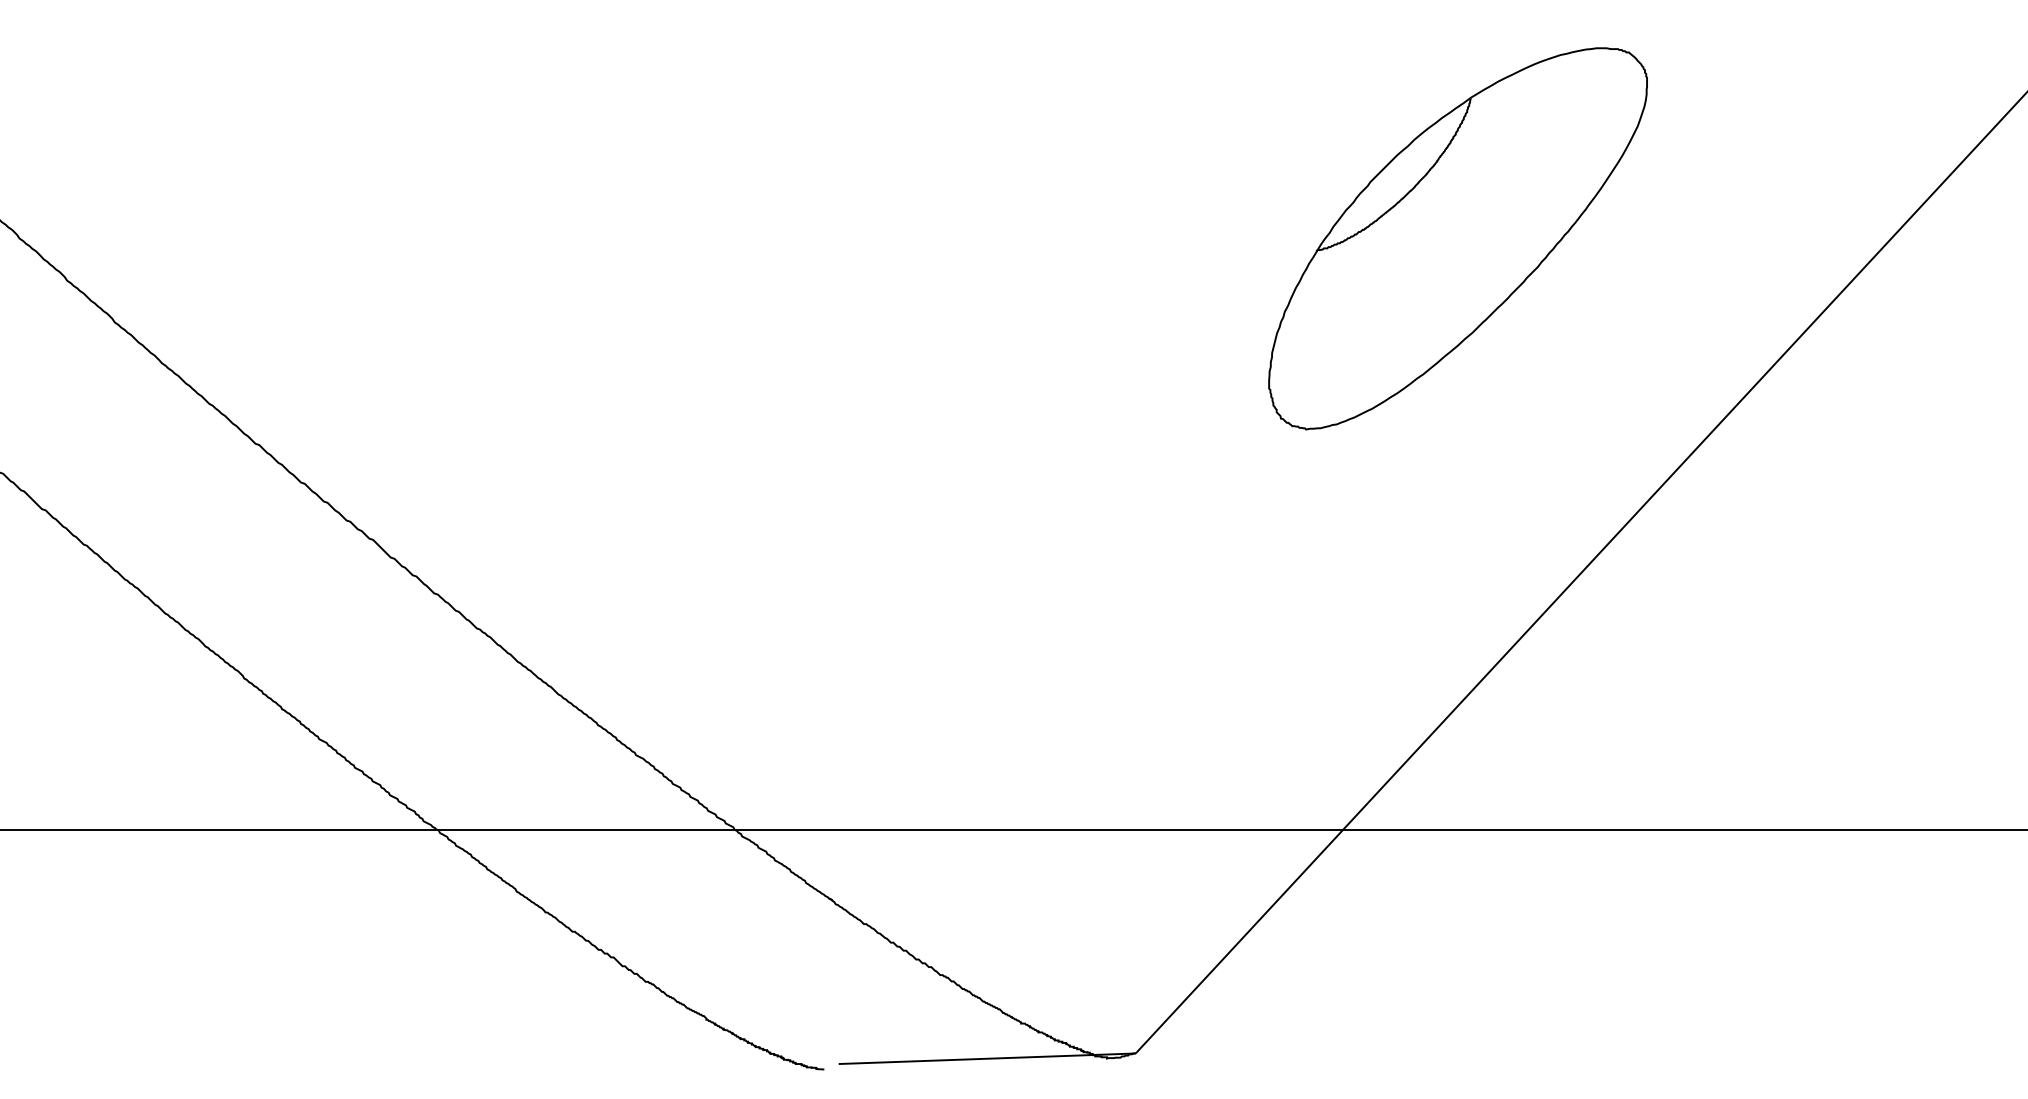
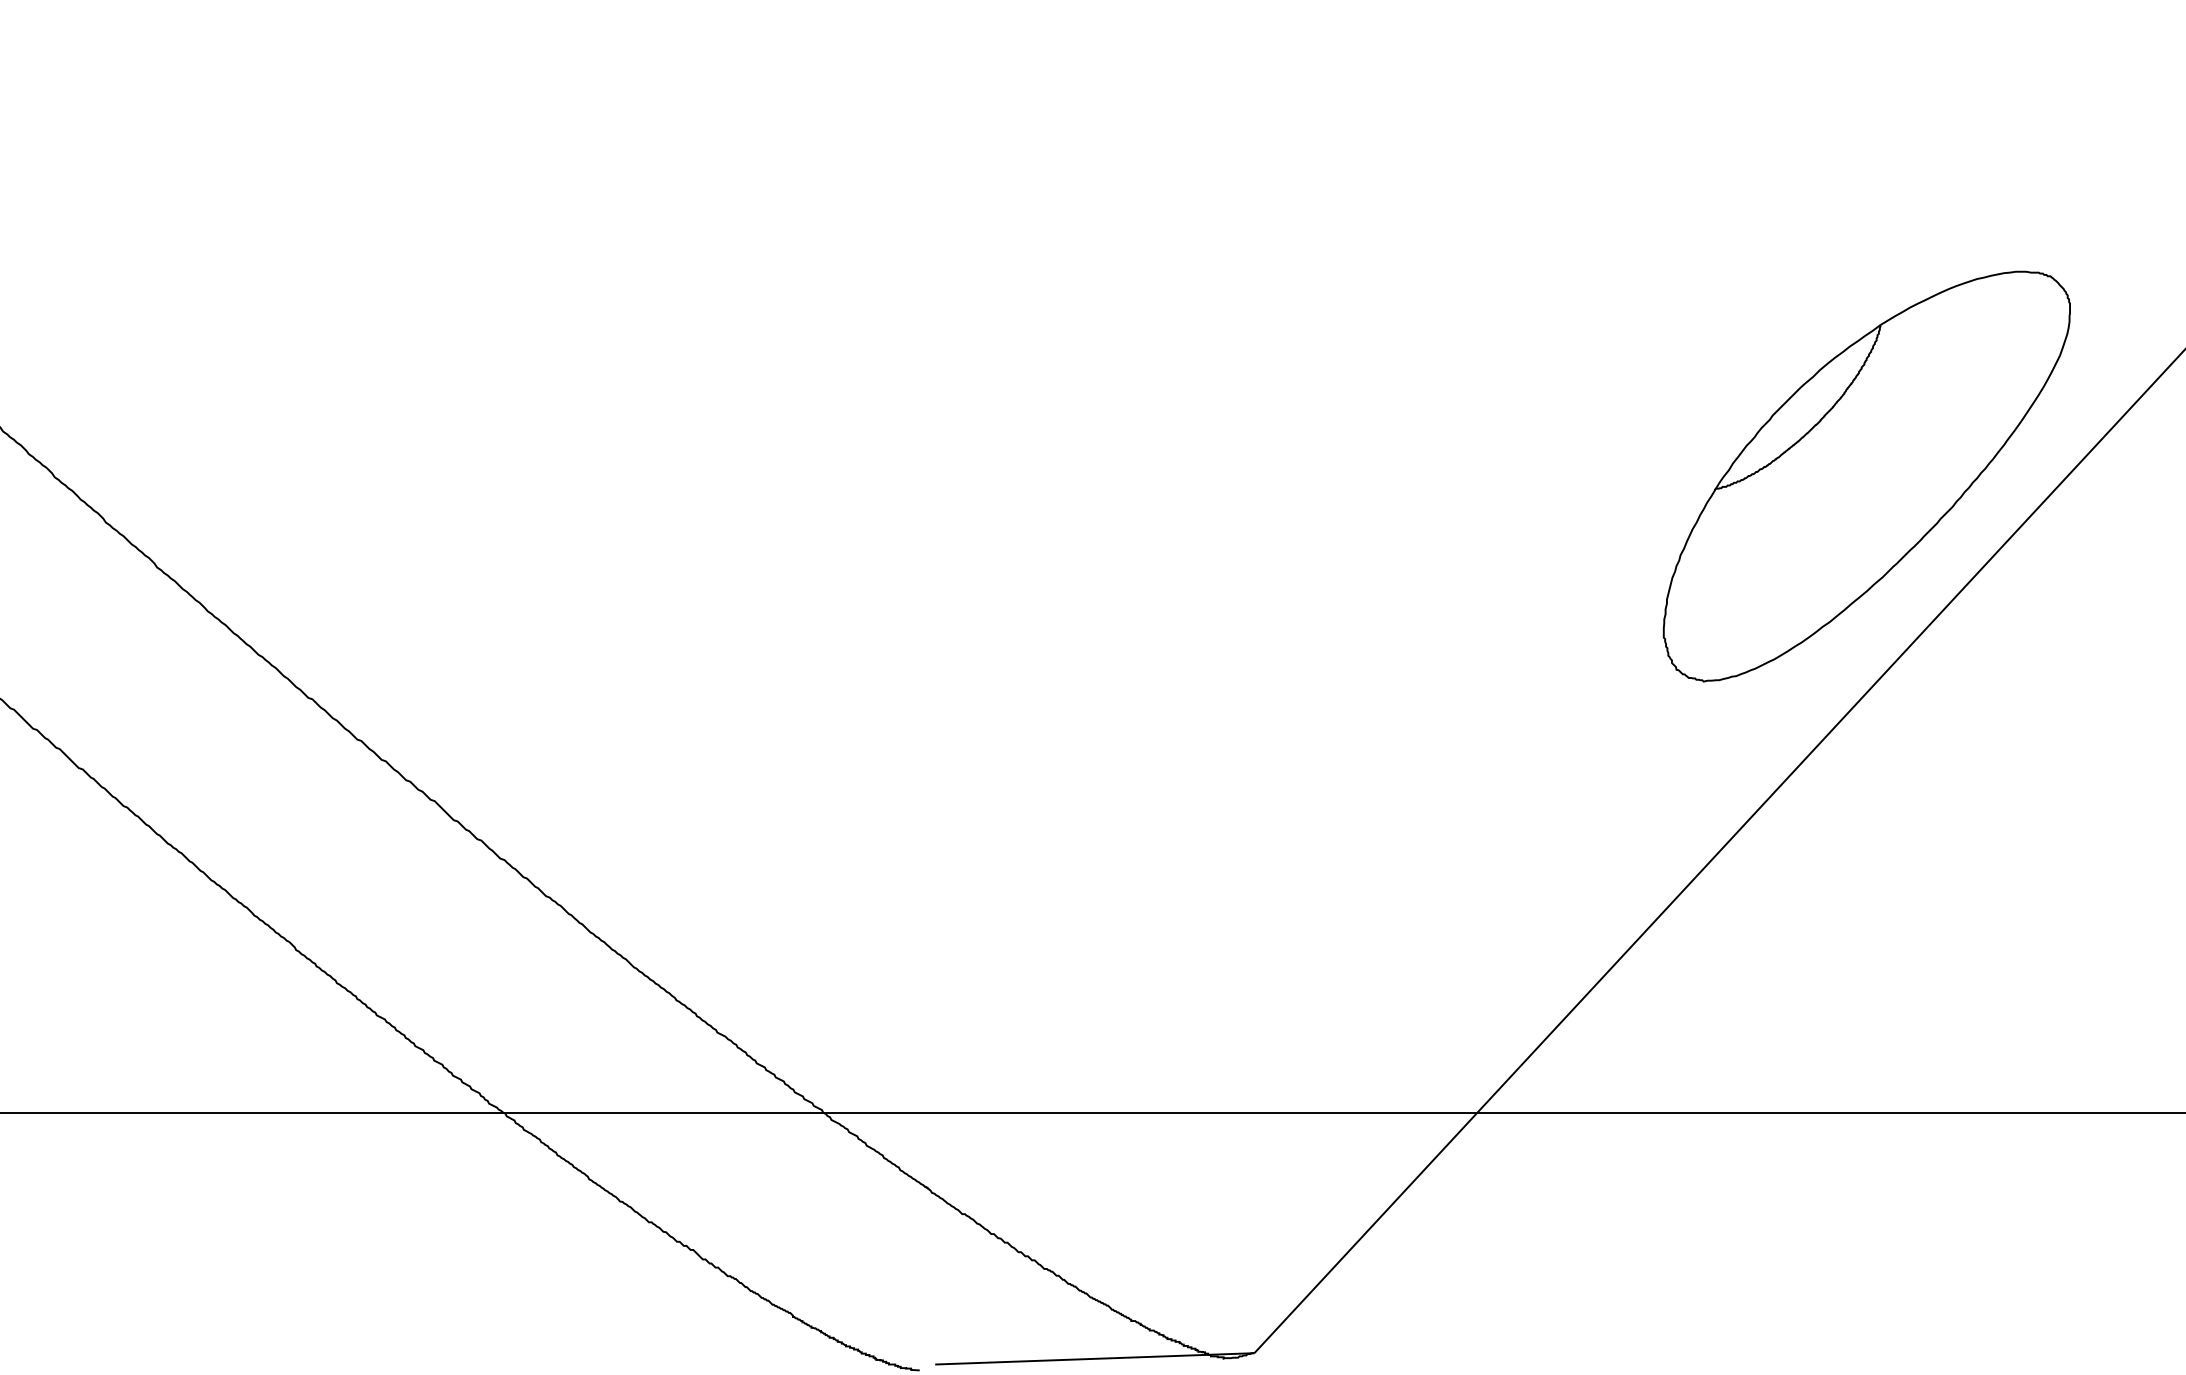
part: (1457, 238) -> (1866, 476), moved

